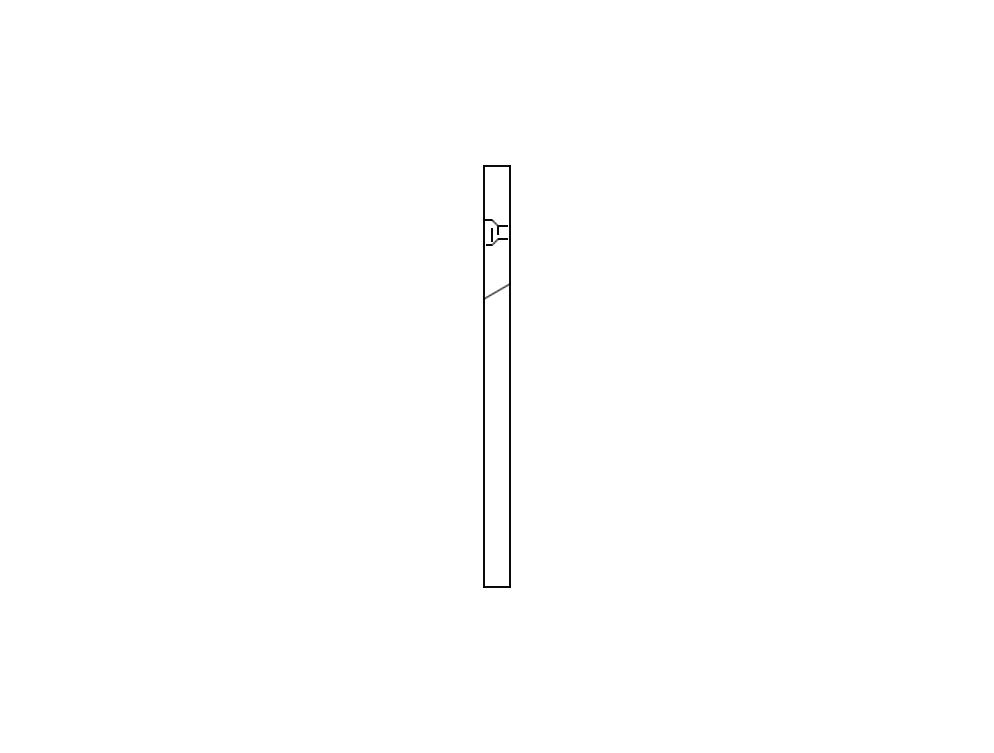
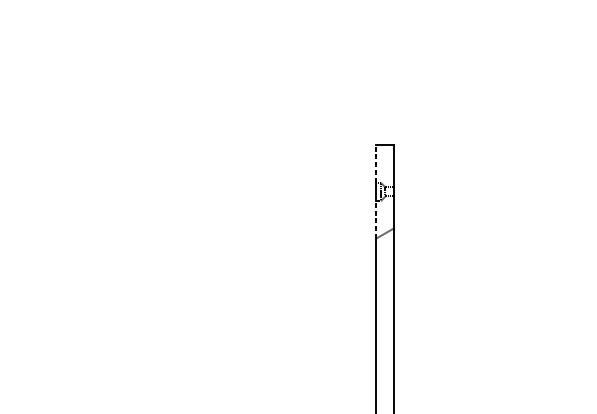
line: (484, 193) -> (375, 164), solid -> dashed
line: (484, 272) -> (375, 220), solid -> dashed

